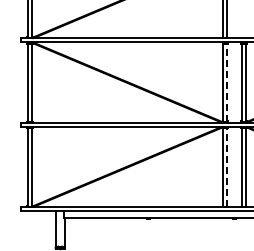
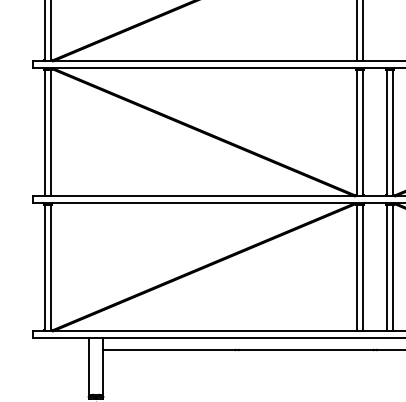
line: (227, 82) -> (363, 132), dashed -> solid
line: (227, 166) -> (363, 266), dashed -> solid

